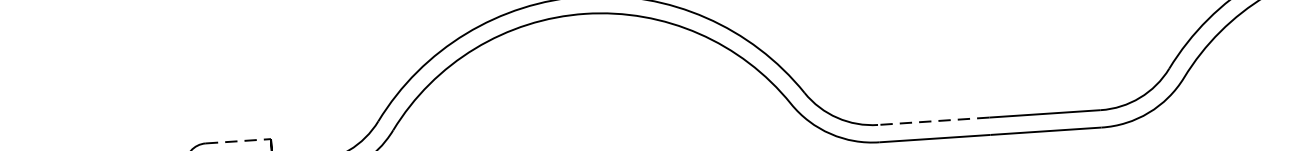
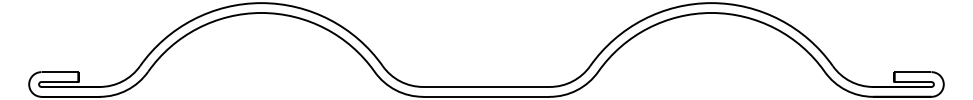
line: (933, 120) -> (454, 86), dashed -> solid
line: (239, 141) -> (60, 72), dashed -> solid

